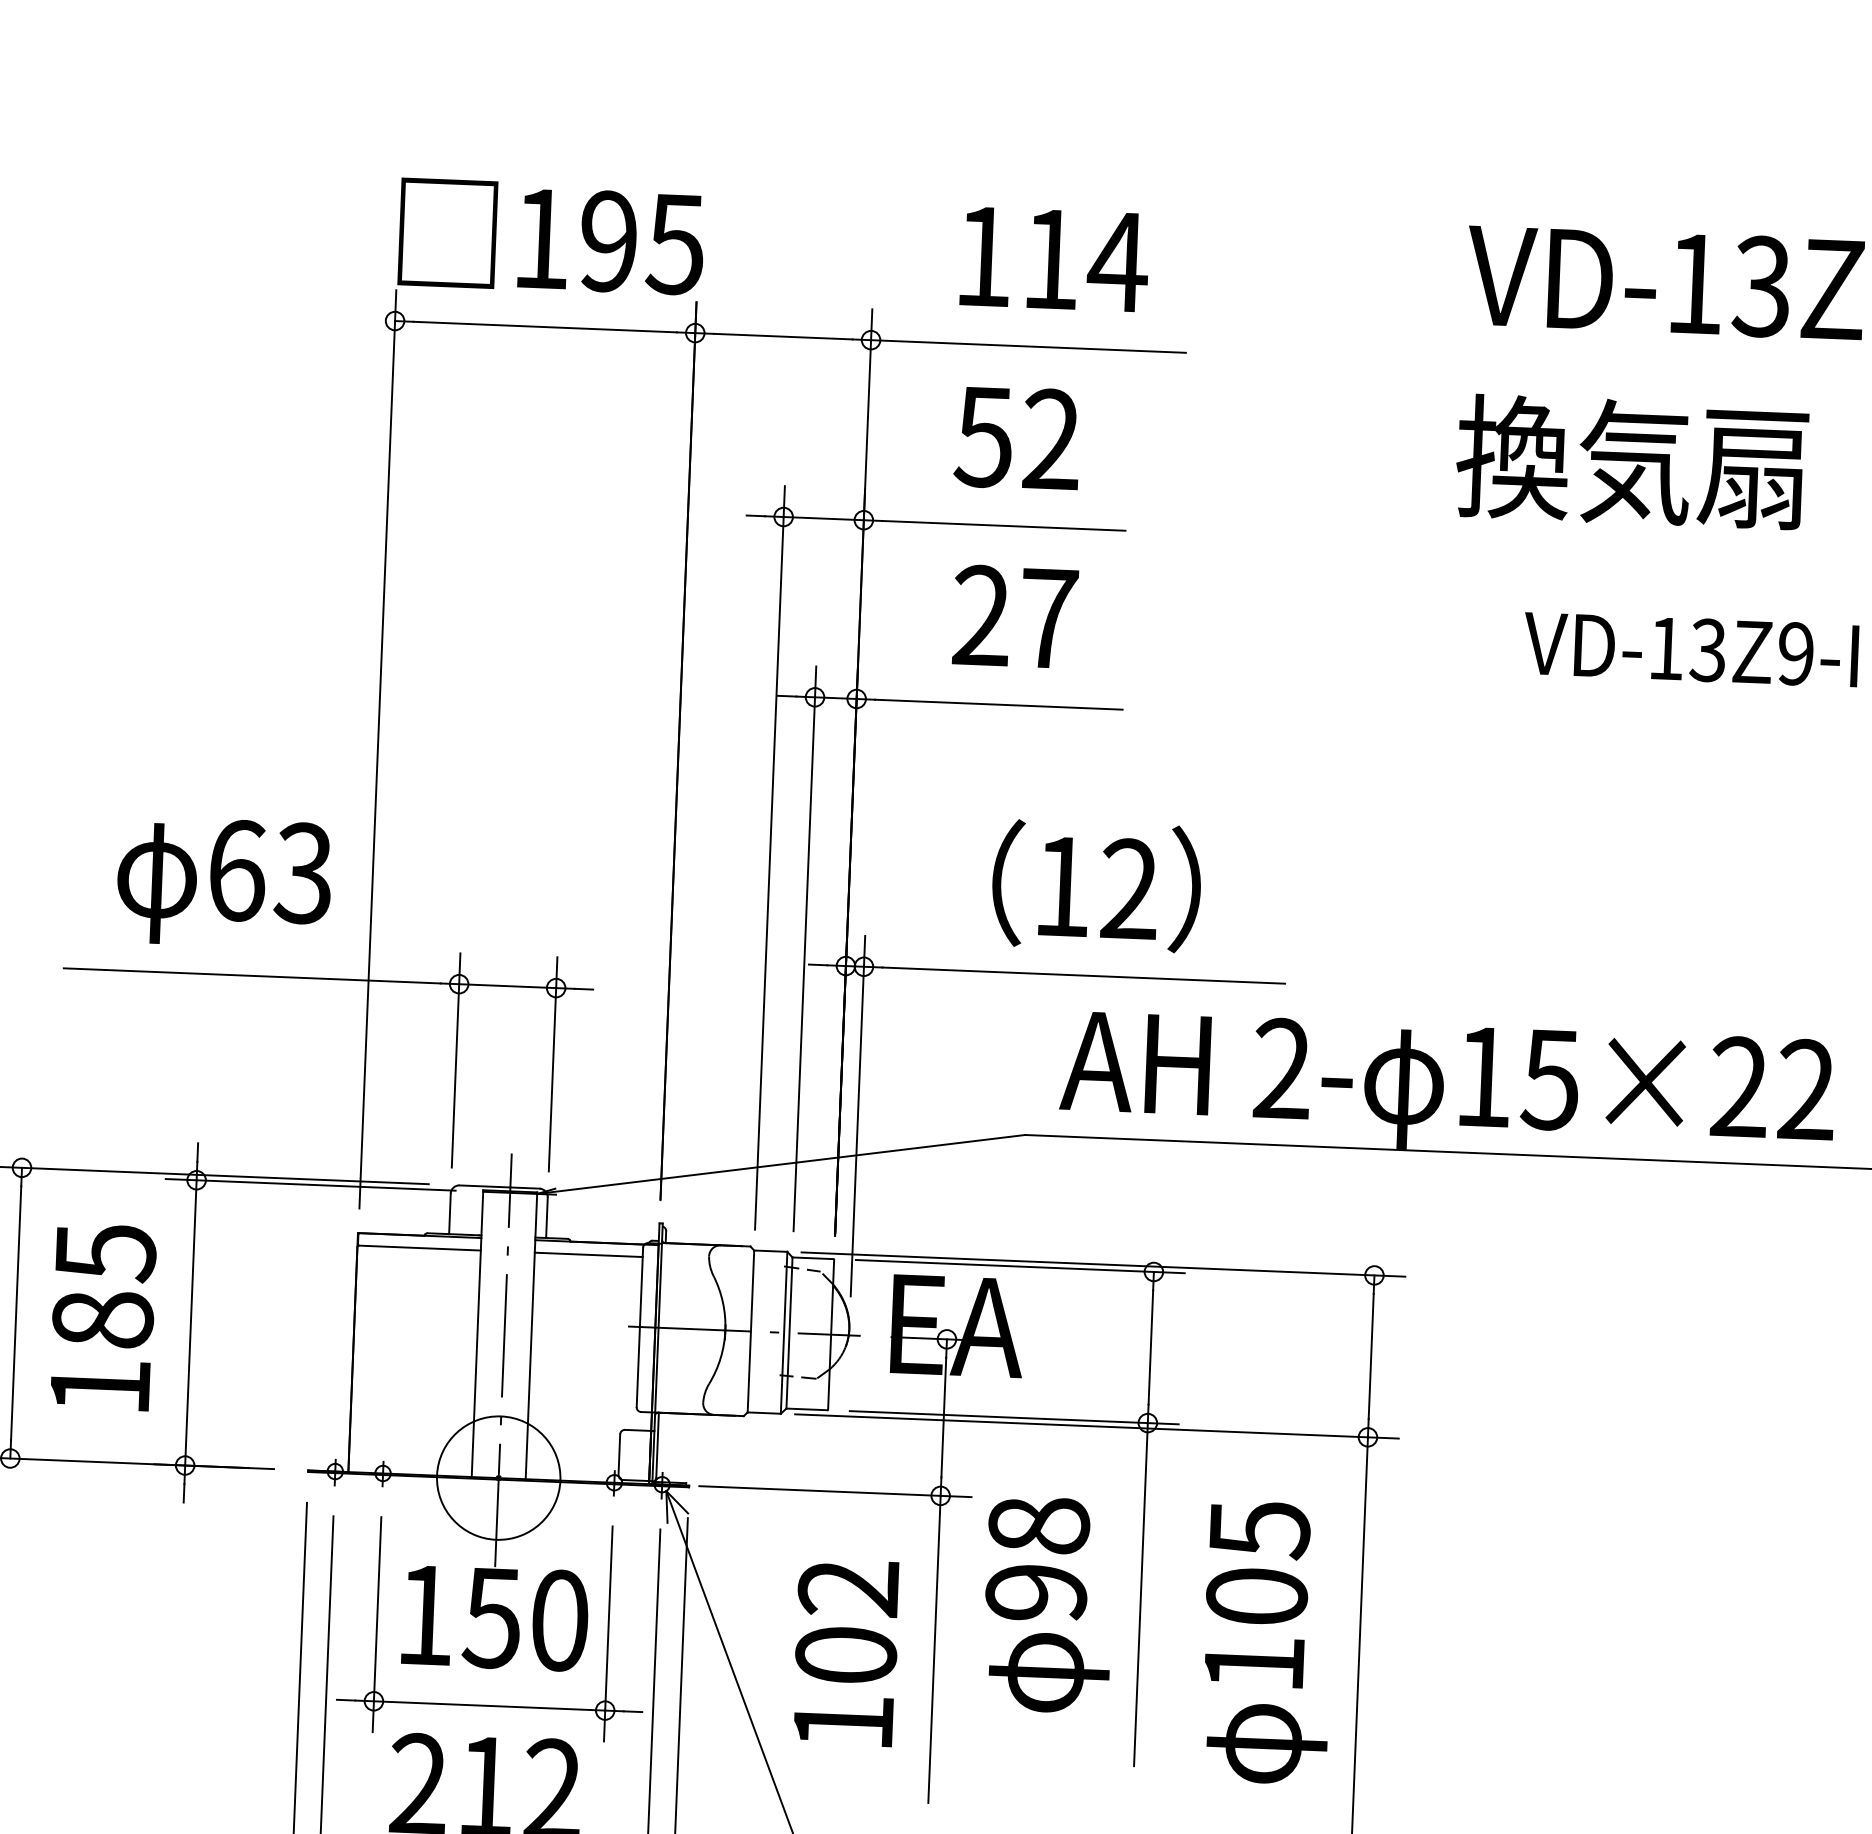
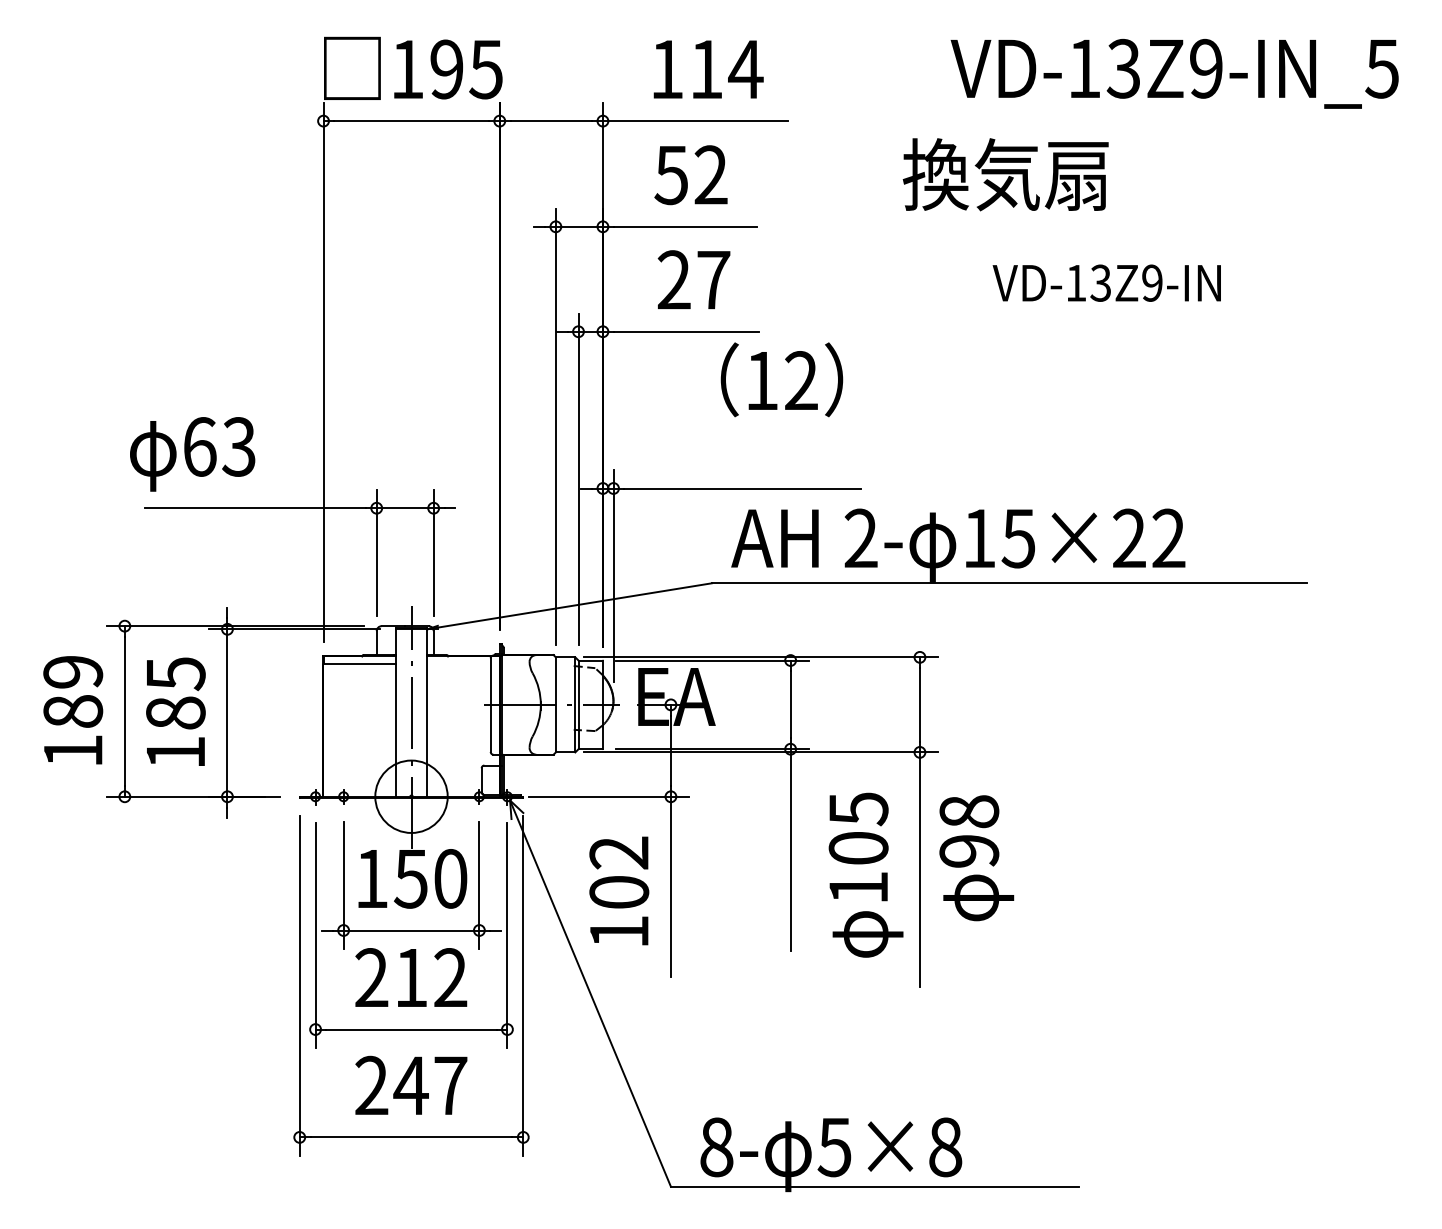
text: (1631, 461) -> (1005, 174), moved
text: (223, 883) -> (192, 454), moved
text: (1095, 885) -> (781, 379), moved
line: (587, 1254) -> (458, 663), removed
text: (1048, 1605) -> (976, 858), moved

